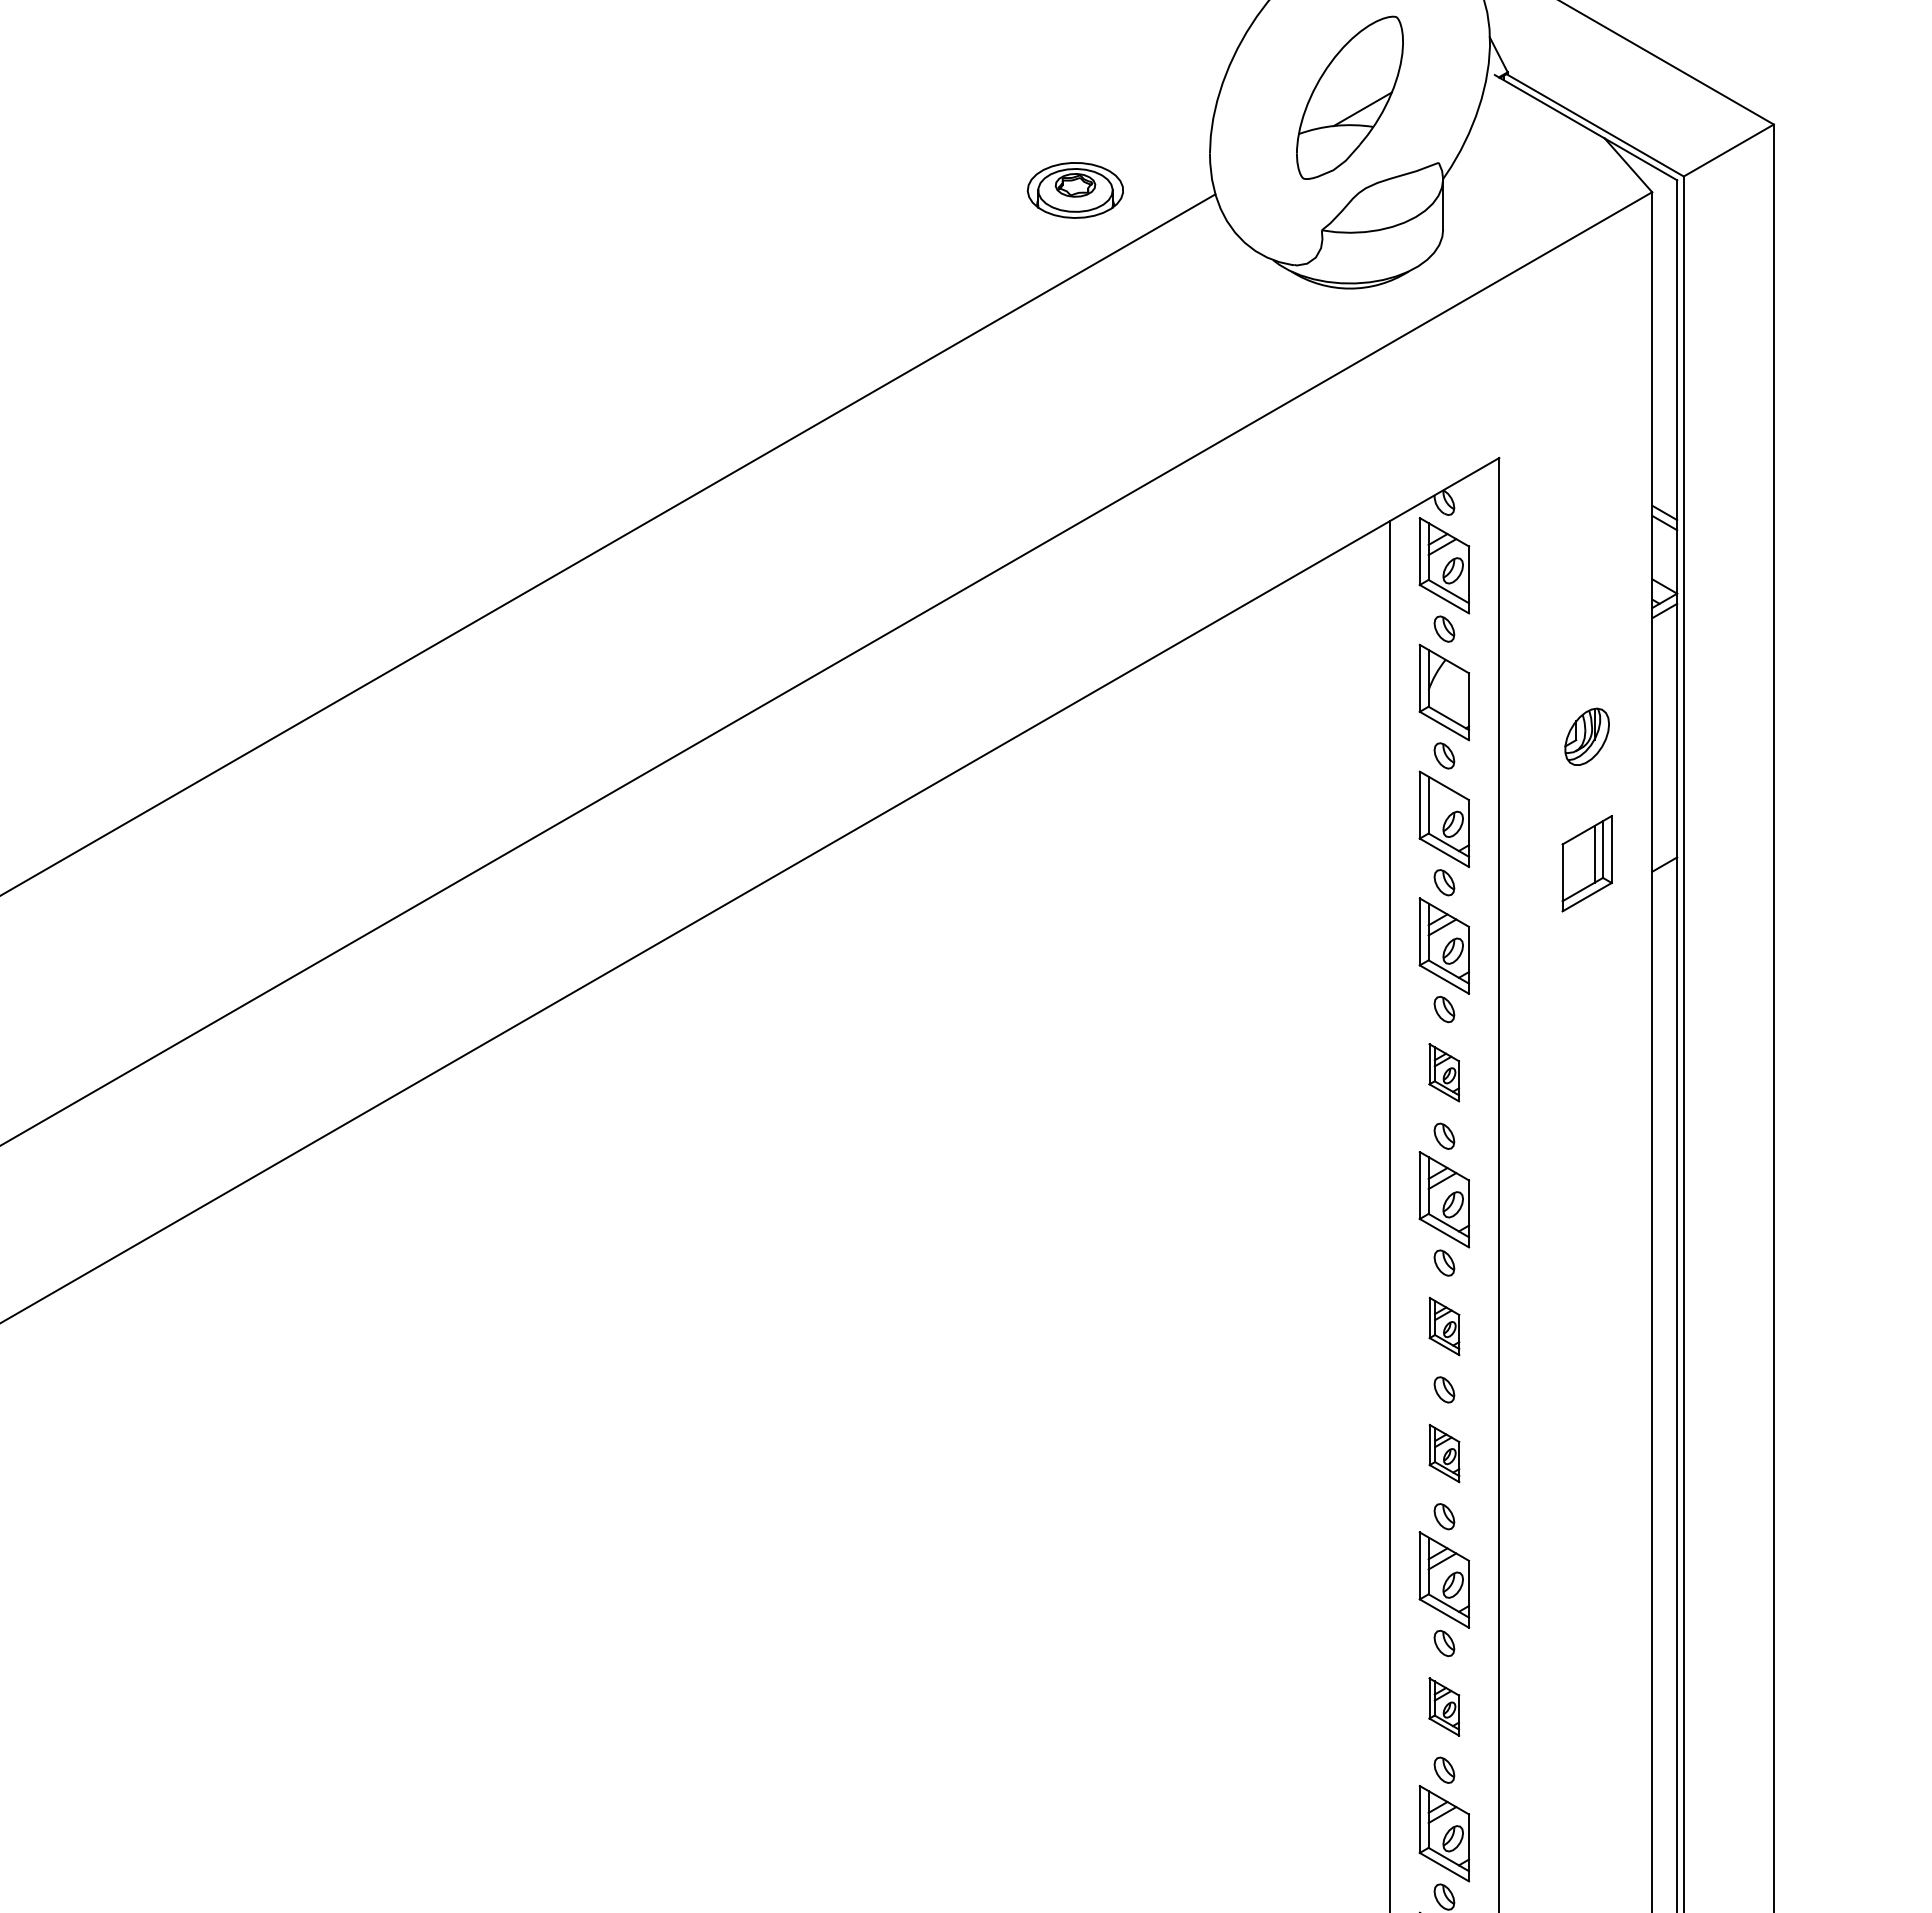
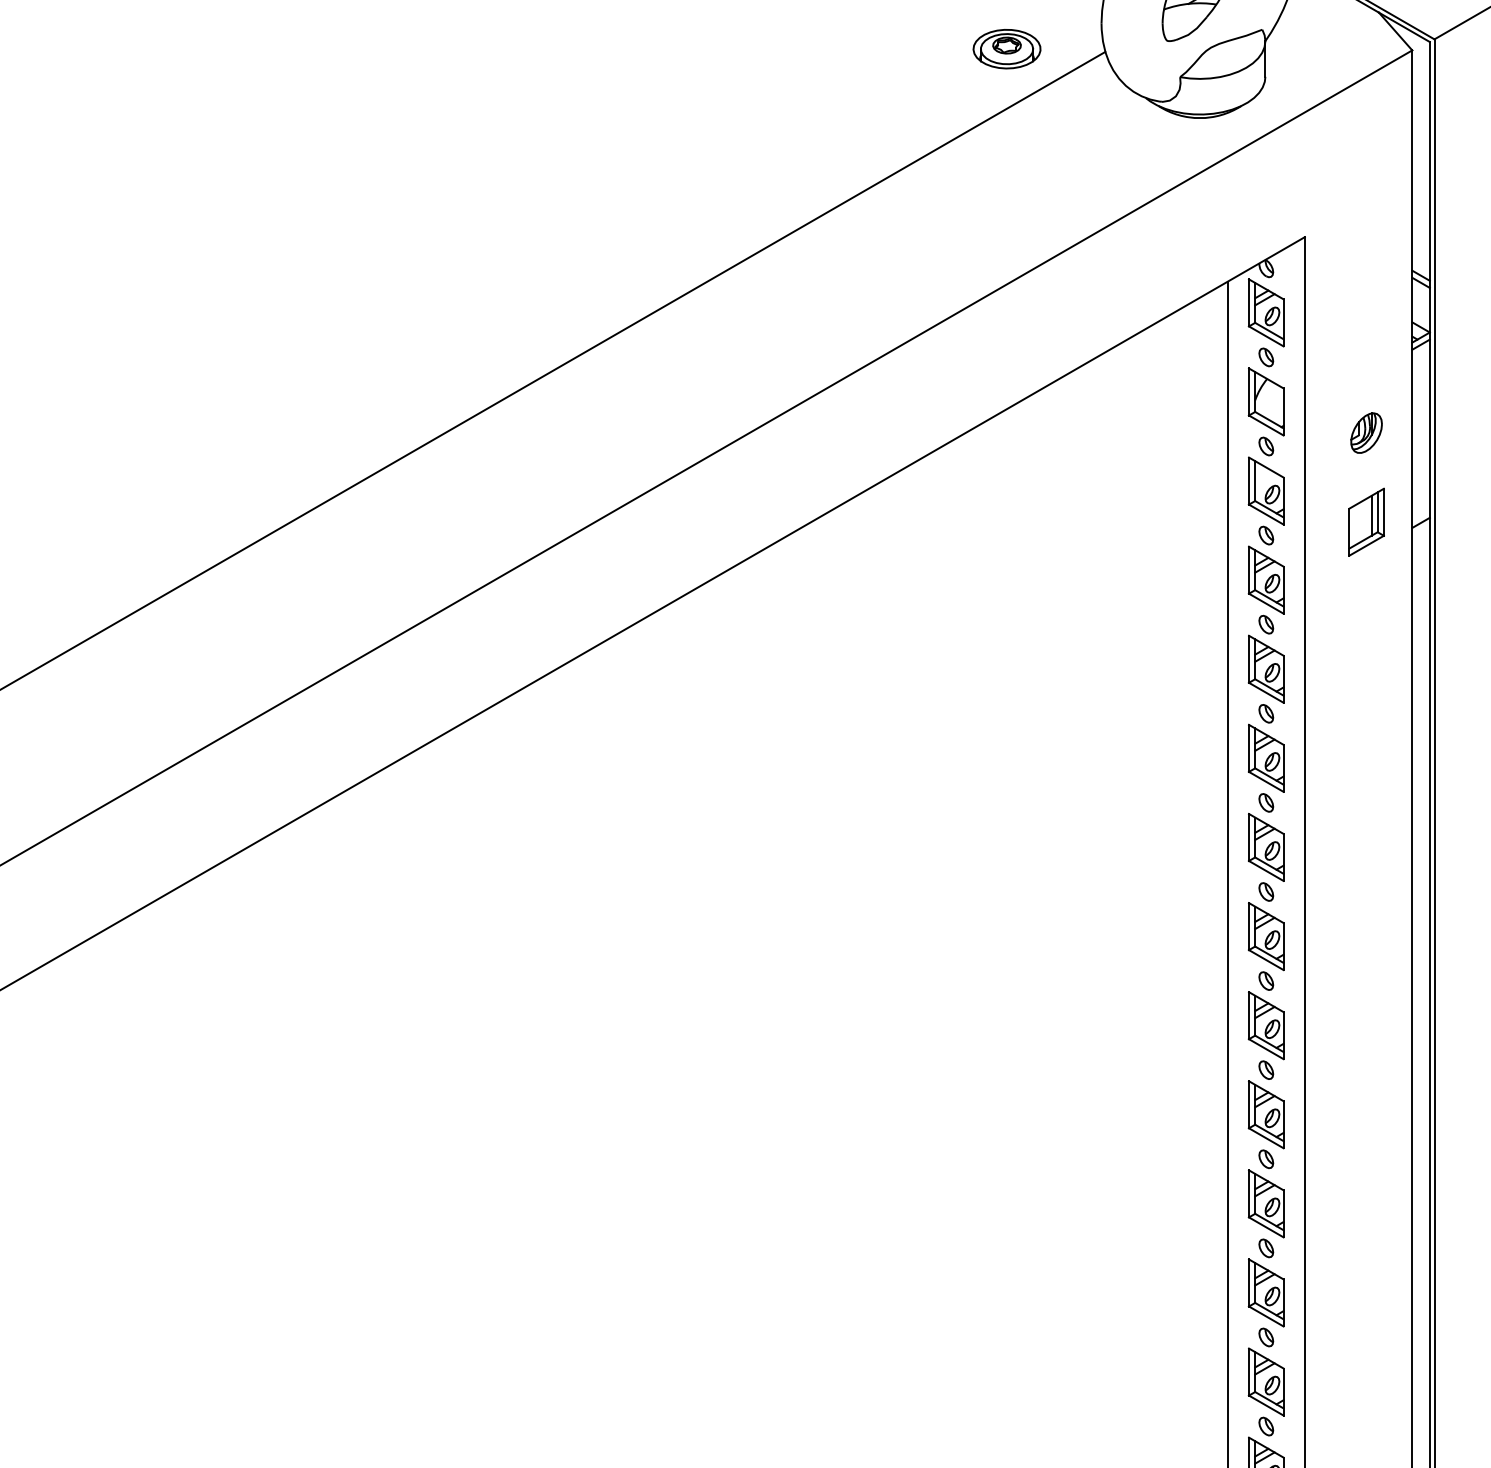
part: (1443, 1071) -> (1265, 668), size x1.67
part: (1444, 1326) -> (1266, 847), size x1.67
part: (1444, 1453) -> (1266, 936), size x1.67
part: (1443, 1706) -> (1265, 1114), size x1.67

